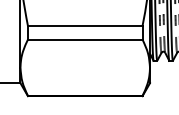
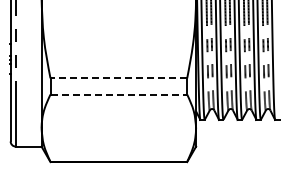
line: (84, 26) -> (118, 78), solid -> dashed
line: (85, 39) -> (119, 94), solid -> dashed

